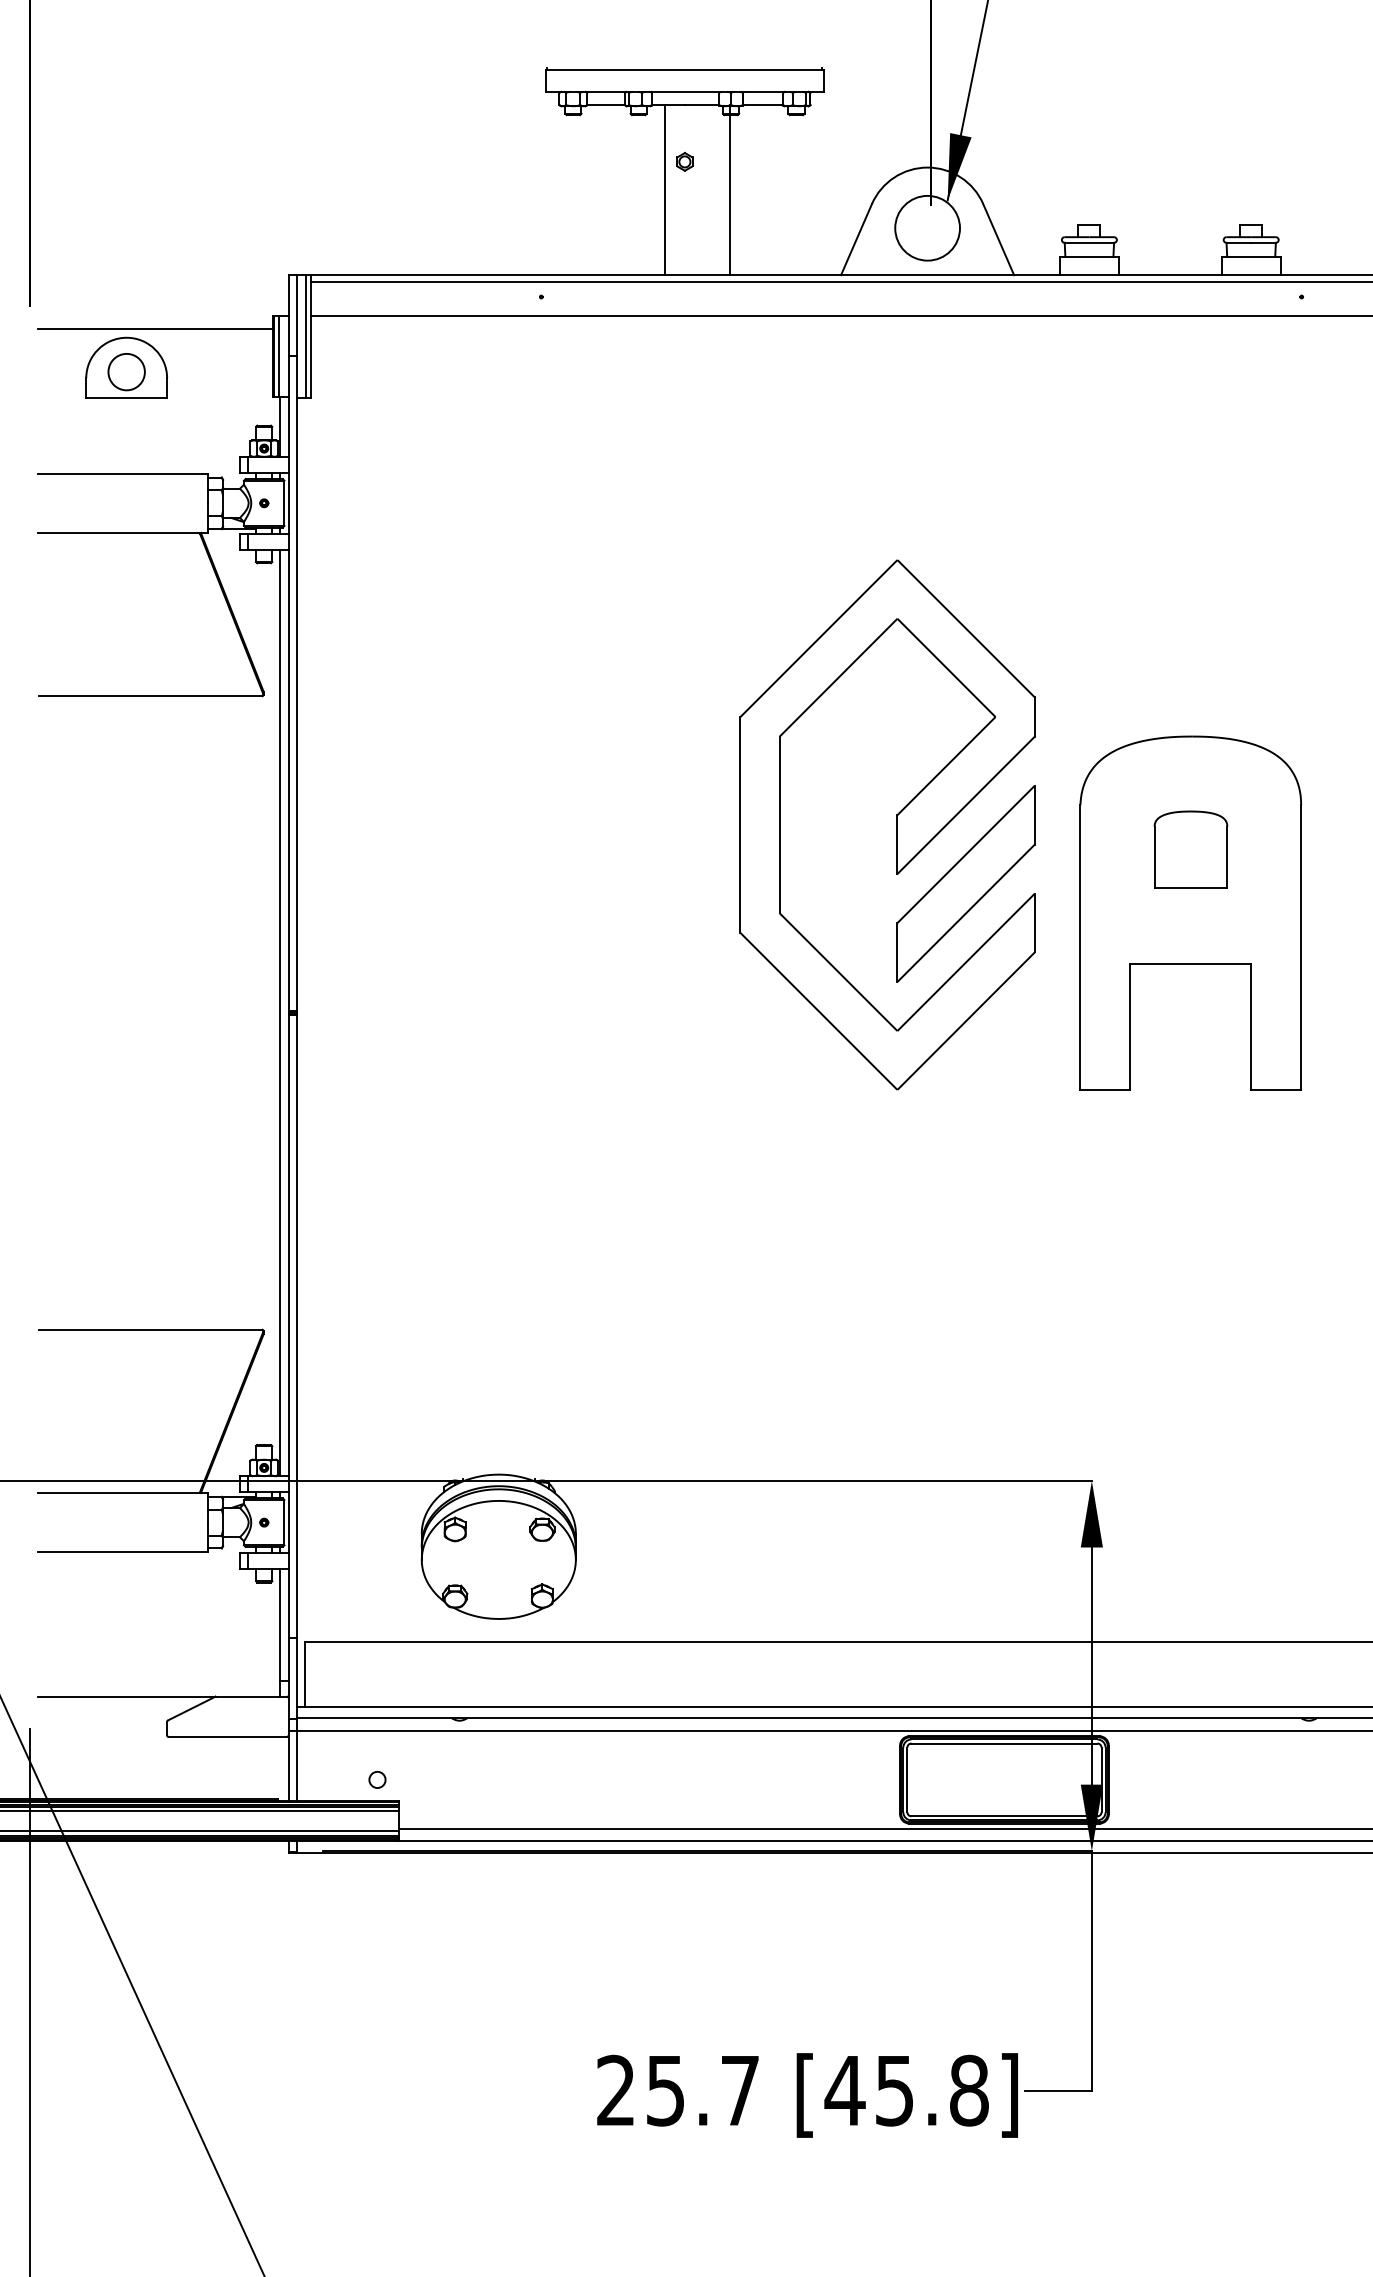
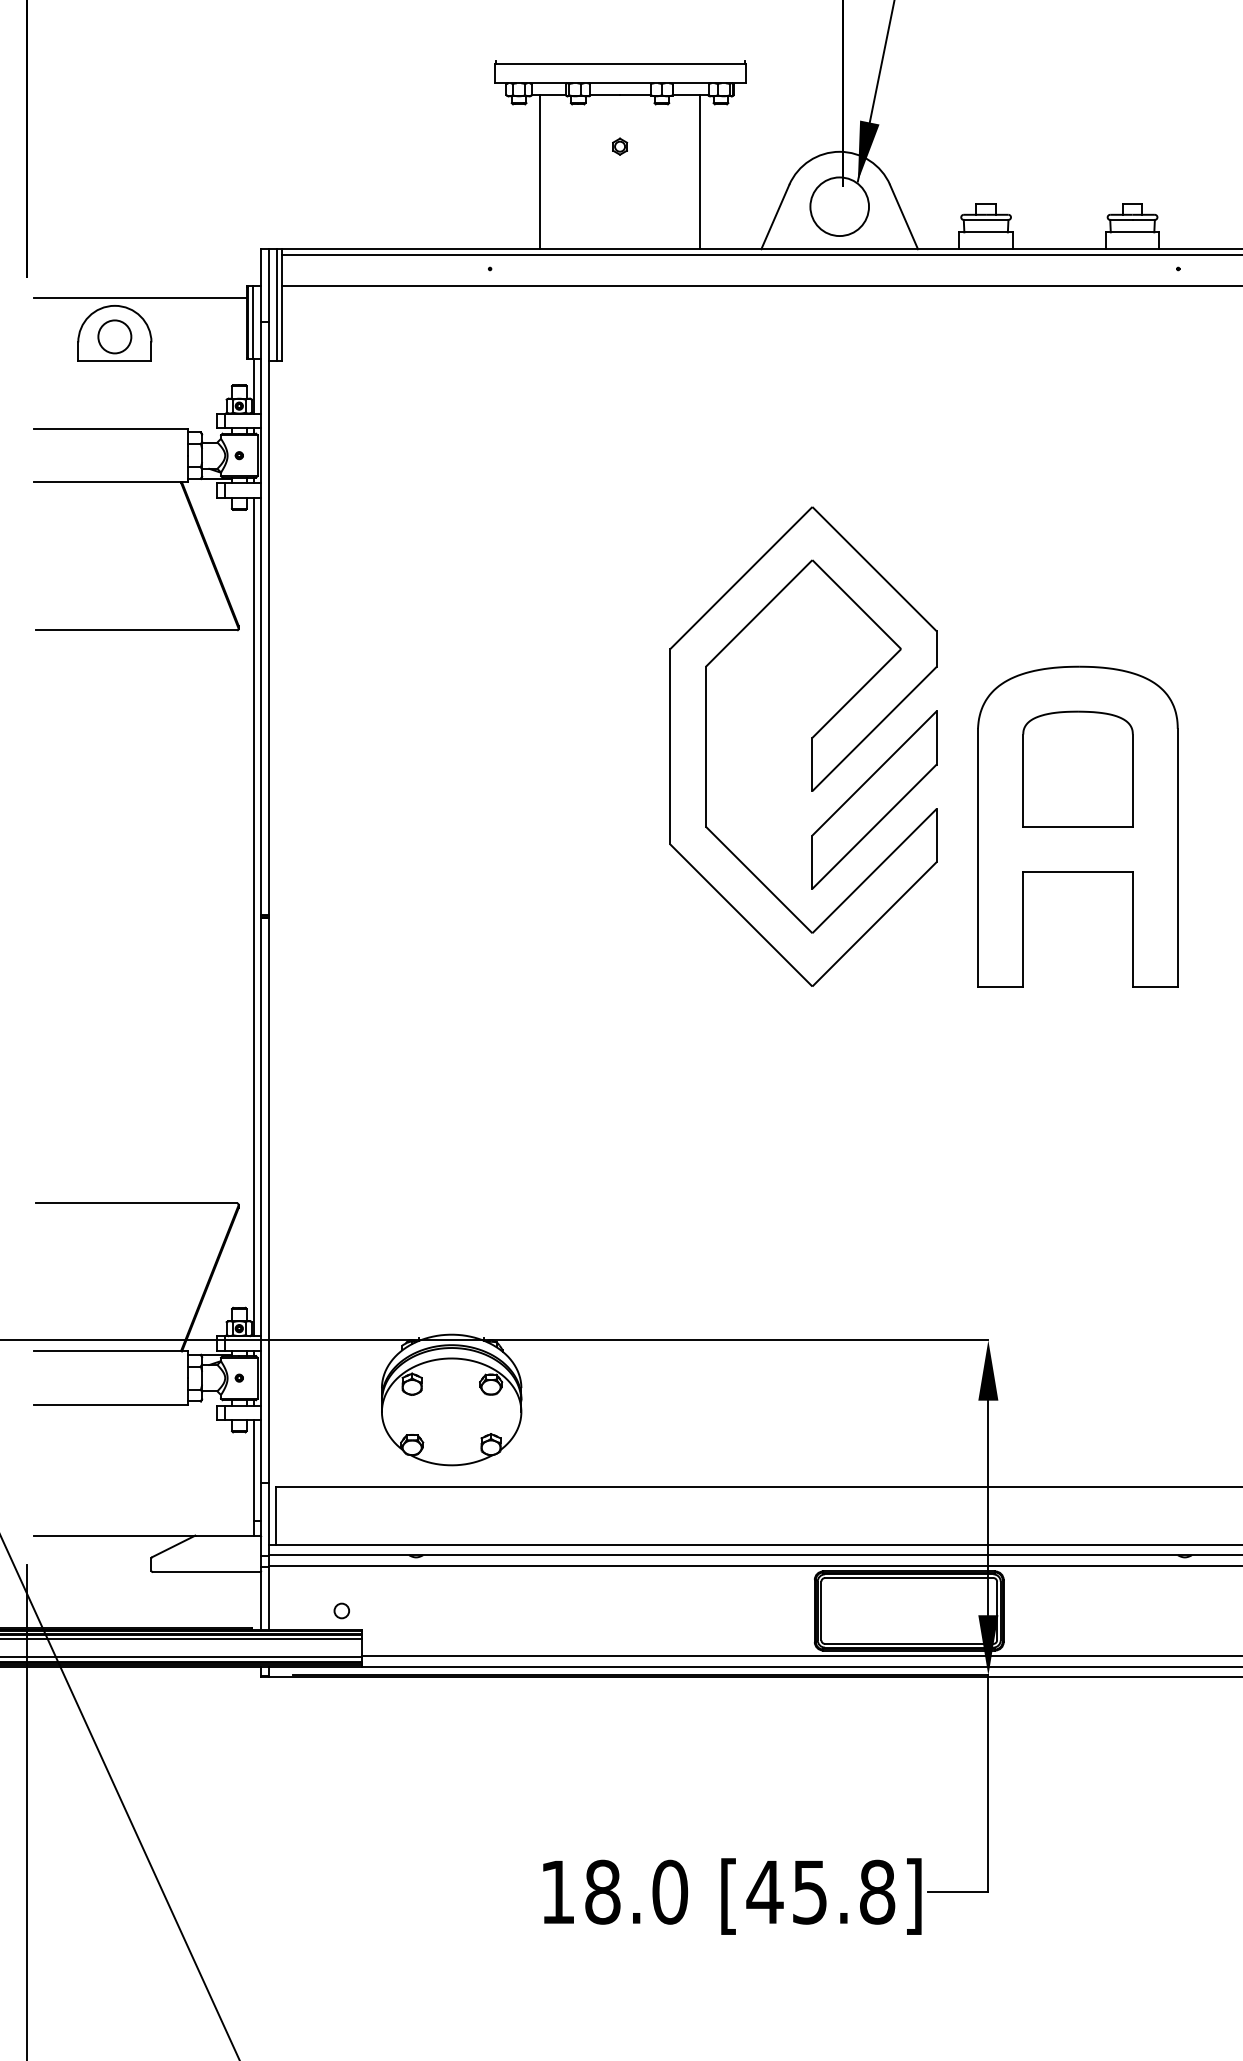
line: (665, 189) -> (540, 171), moved
line: (729, 189) -> (700, 171), moved
part: (1190, 849) -> (1077, 768), size x1.67
text: (678, 2090) -> (614, 1892), 25.7 -> 18.0

